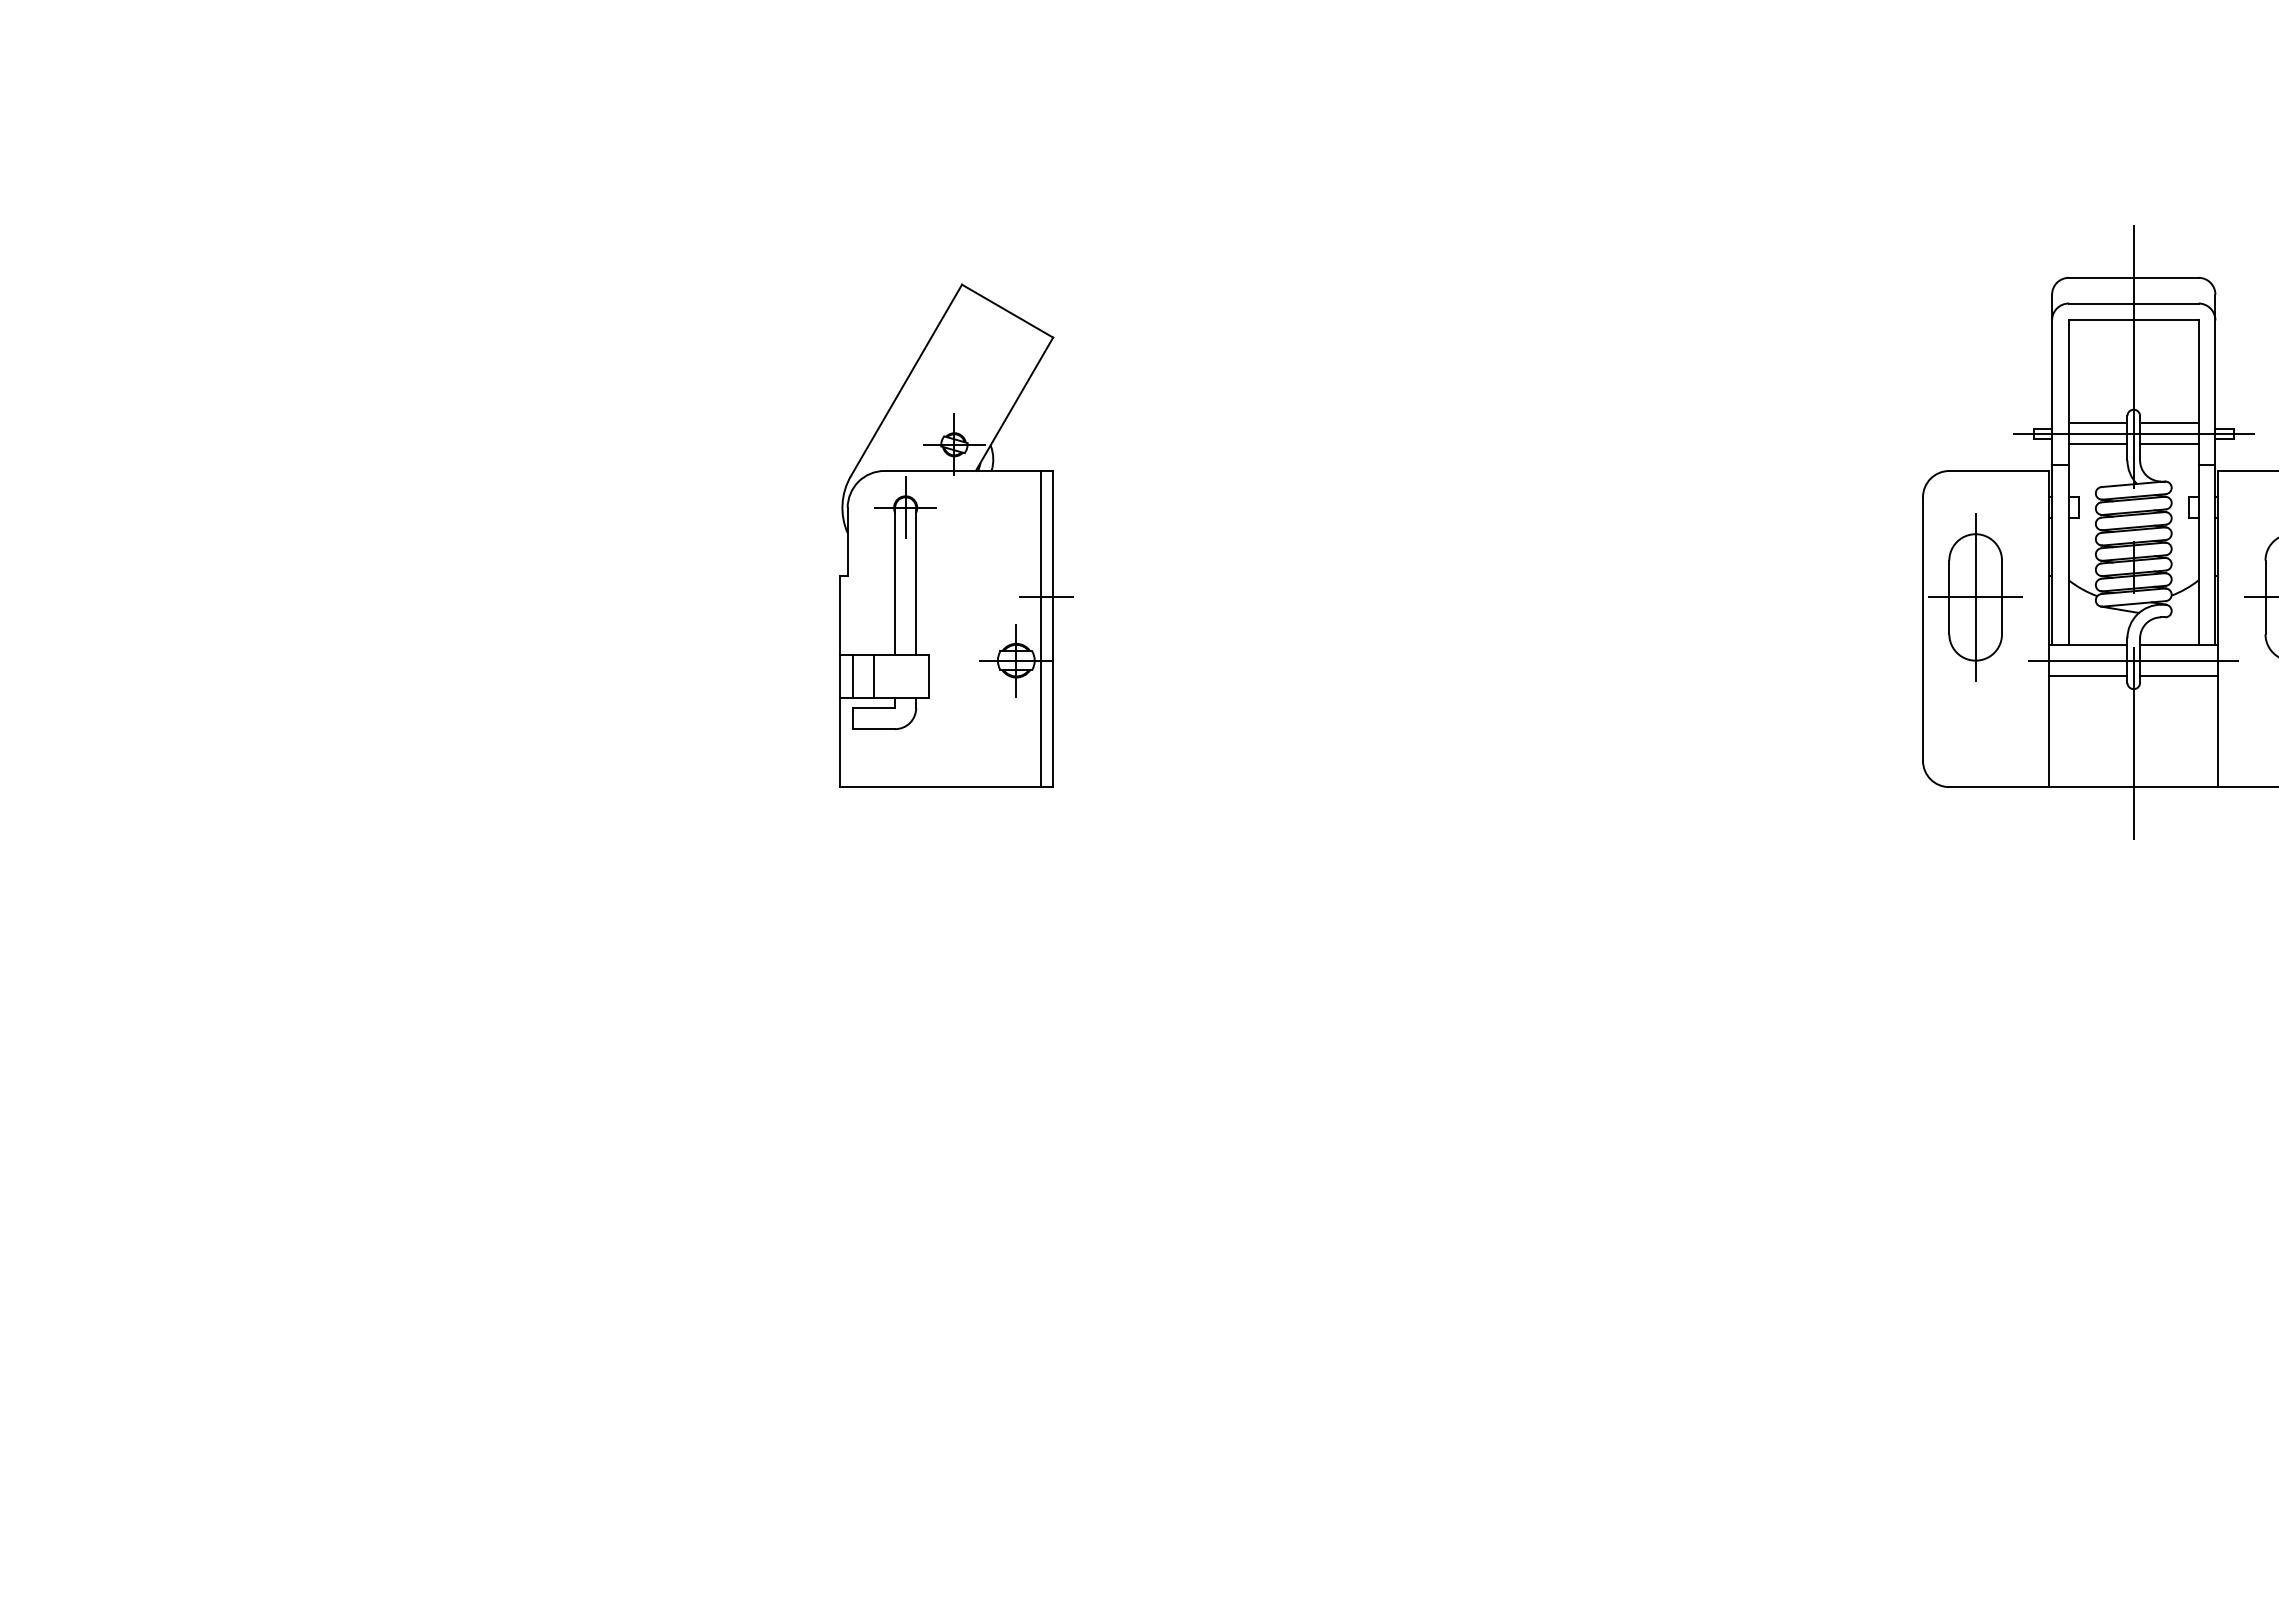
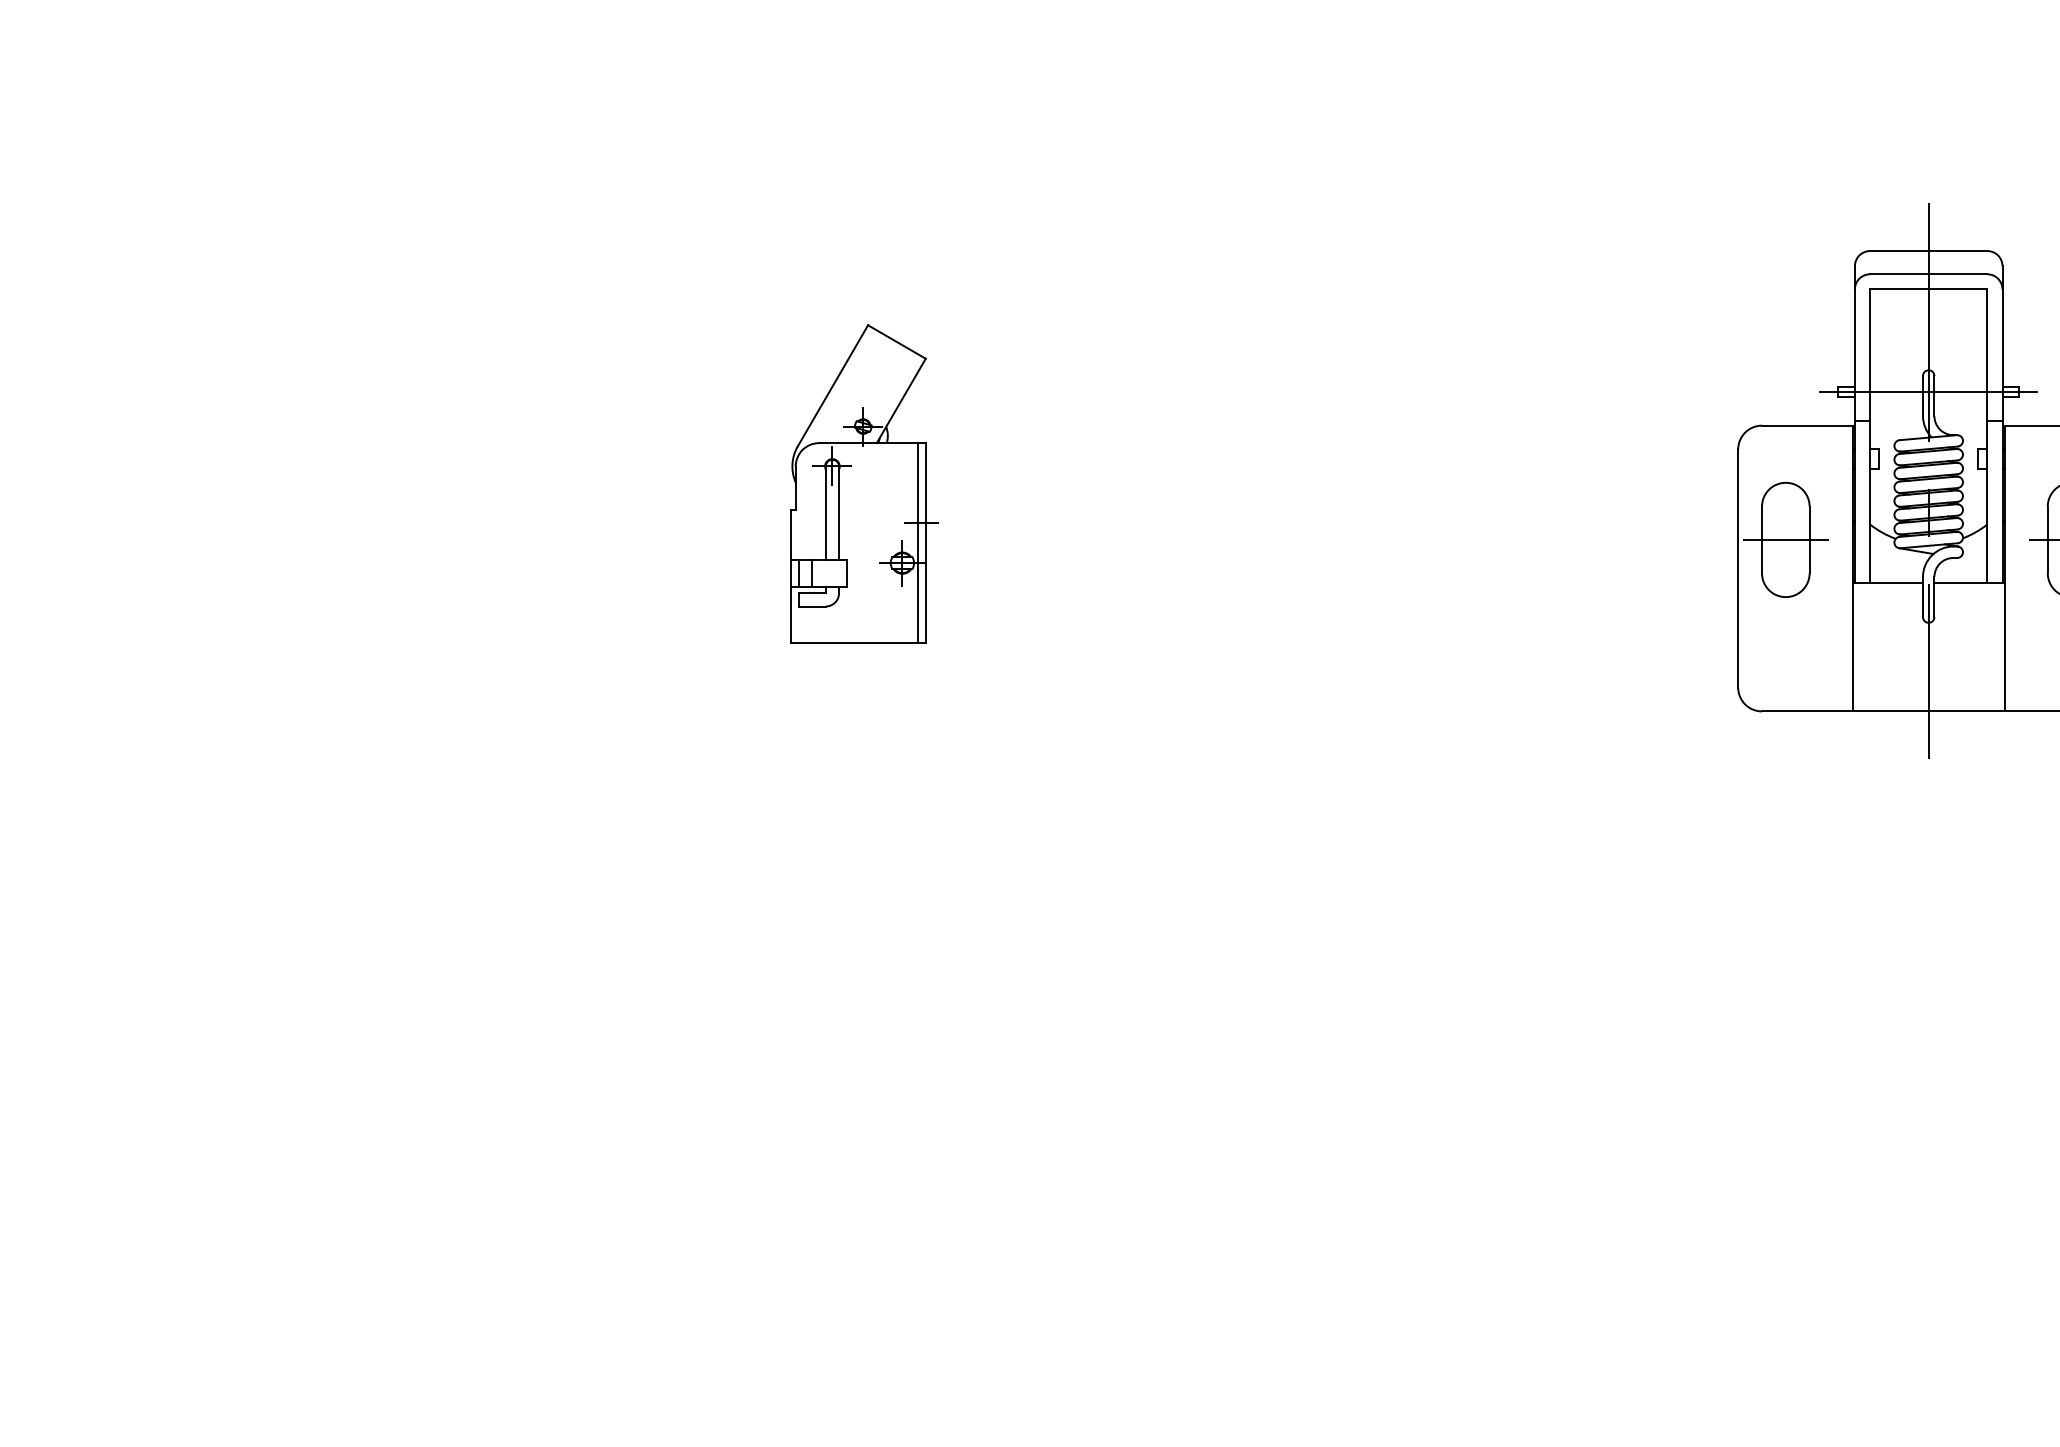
line: (2097, 423) -> (1895, 382), removed
line: (2169, 423) -> (1961, 382), removed
line: (2097, 444) -> (1895, 401), removed
line: (2169, 444) -> (1961, 401), removed
part: (956, 535) -> (864, 483), size x0.7
line: (1975, 597) -> (1785, 540), removed
line: (2133, 660) -> (1928, 596), removed
line: (2088, 676) -> (1887, 611), removed
line: (2179, 676) -> (1970, 611), removed

